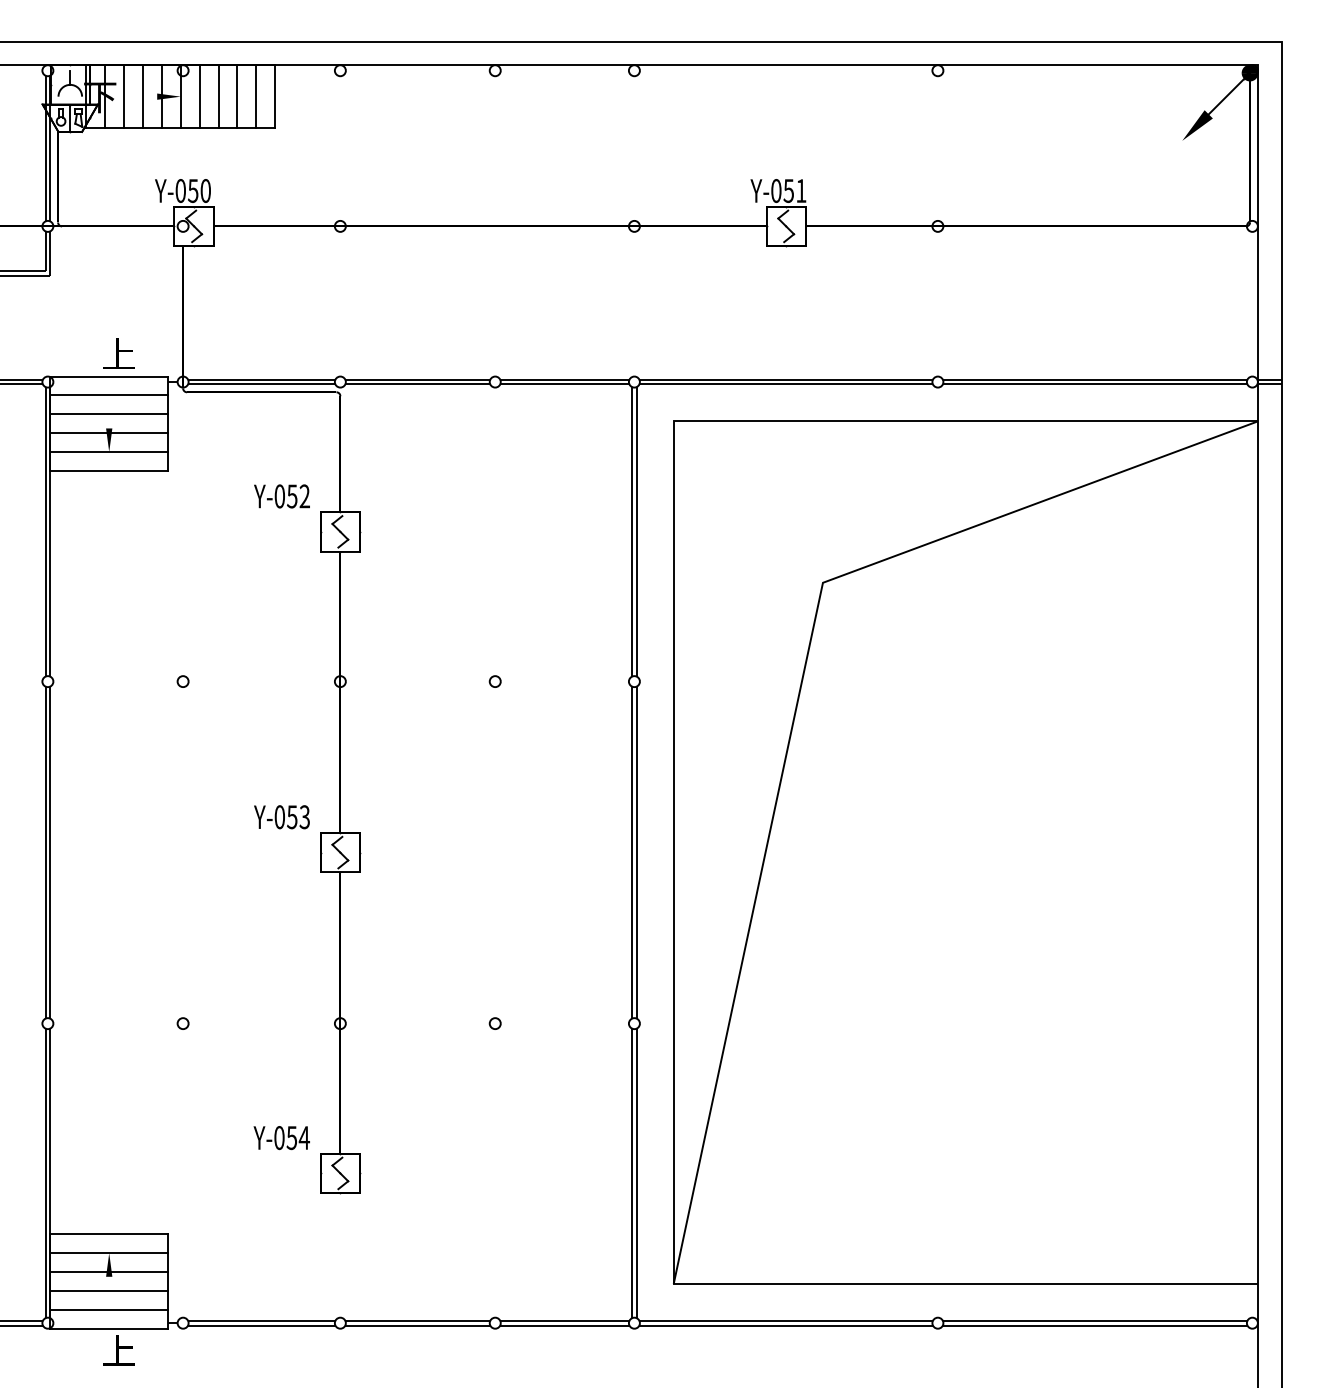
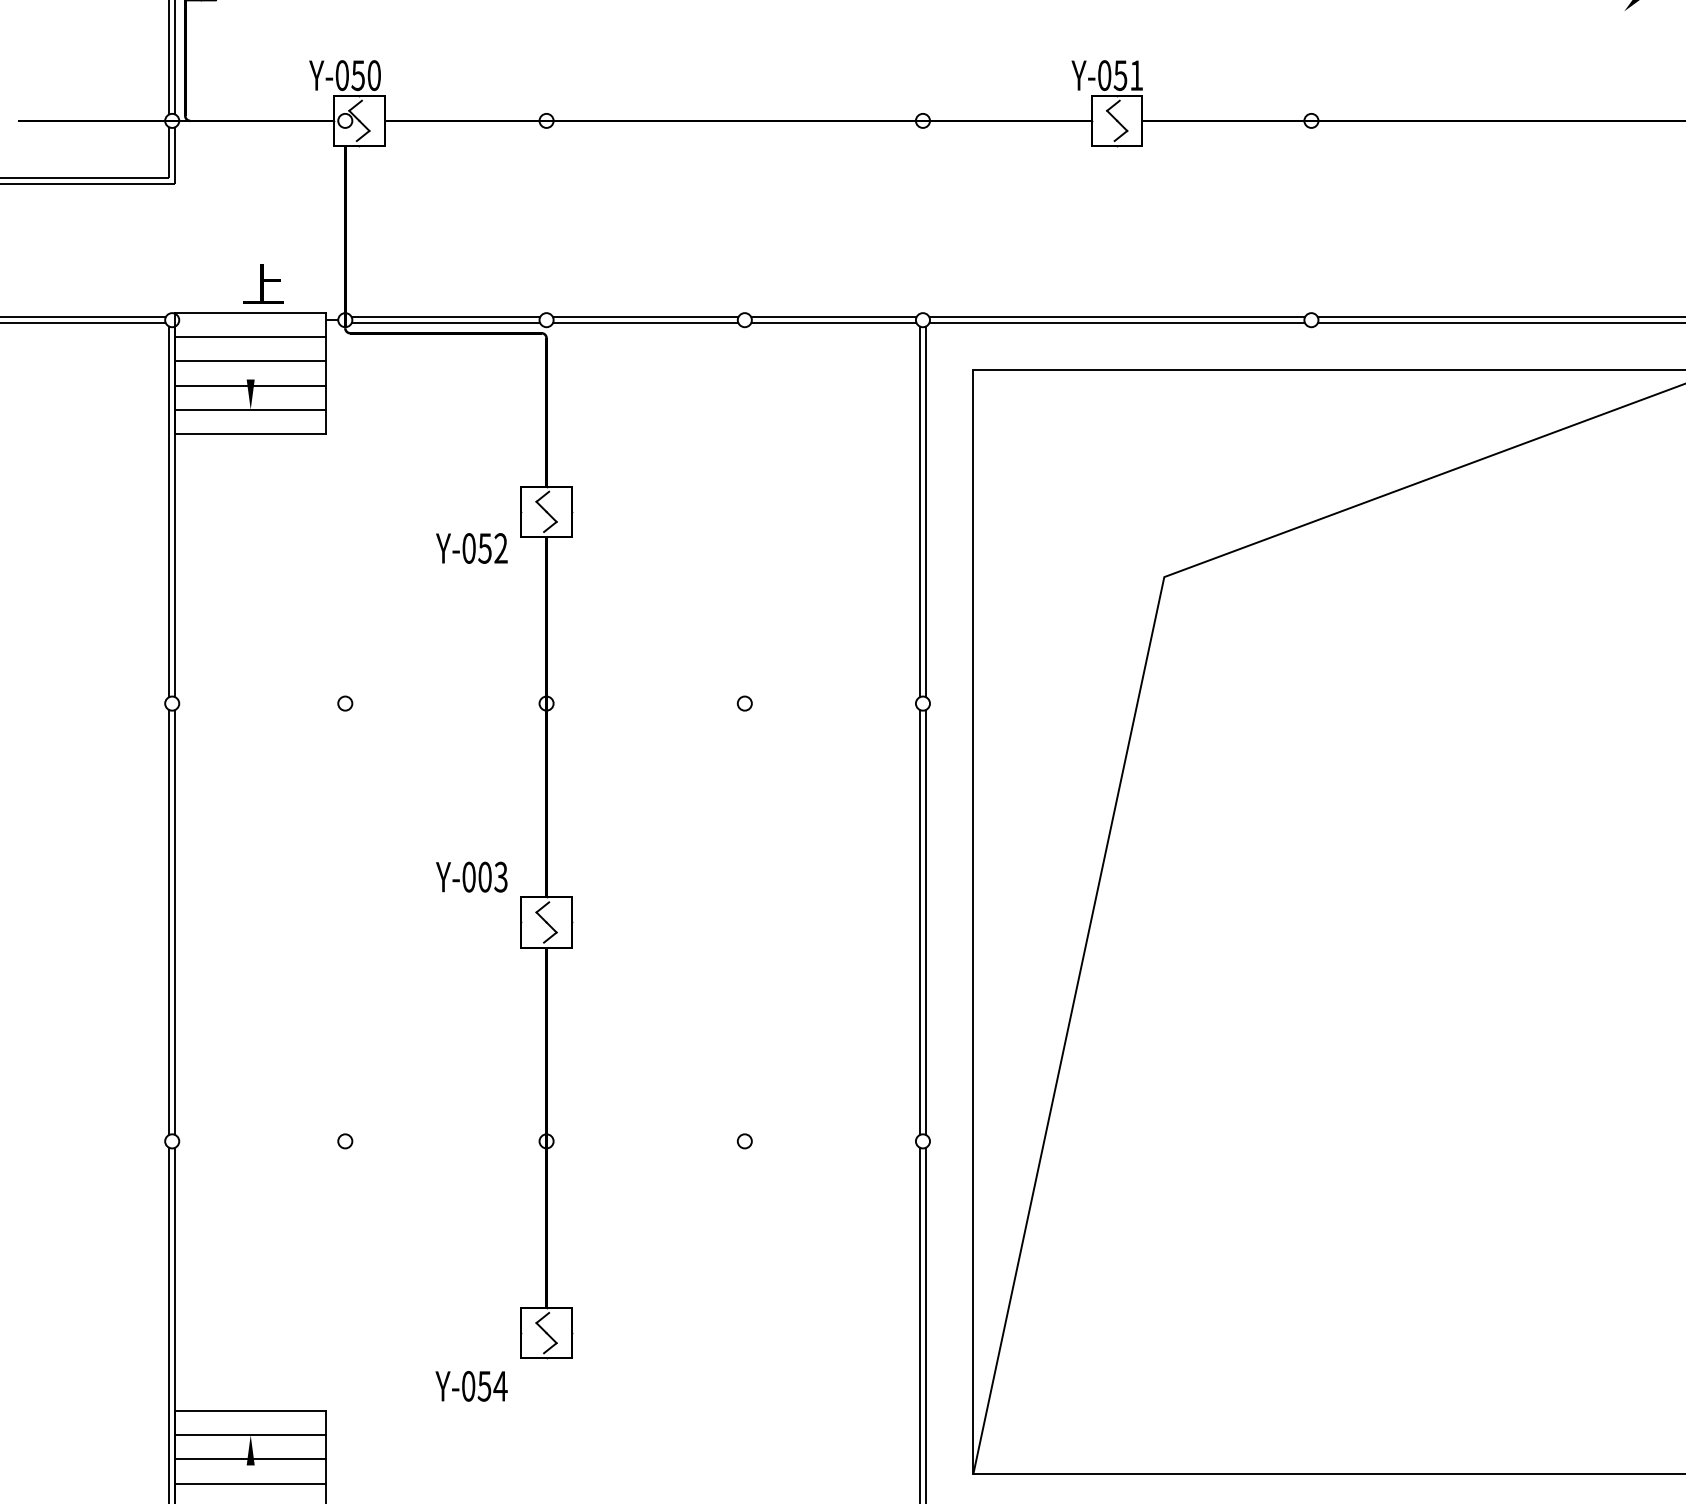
text: (281, 496) -> (471, 548), moved
text: (292, 817) -> (485, 877), Y-053 -> Y-003
text: (281, 1138) -> (471, 1386), moved

